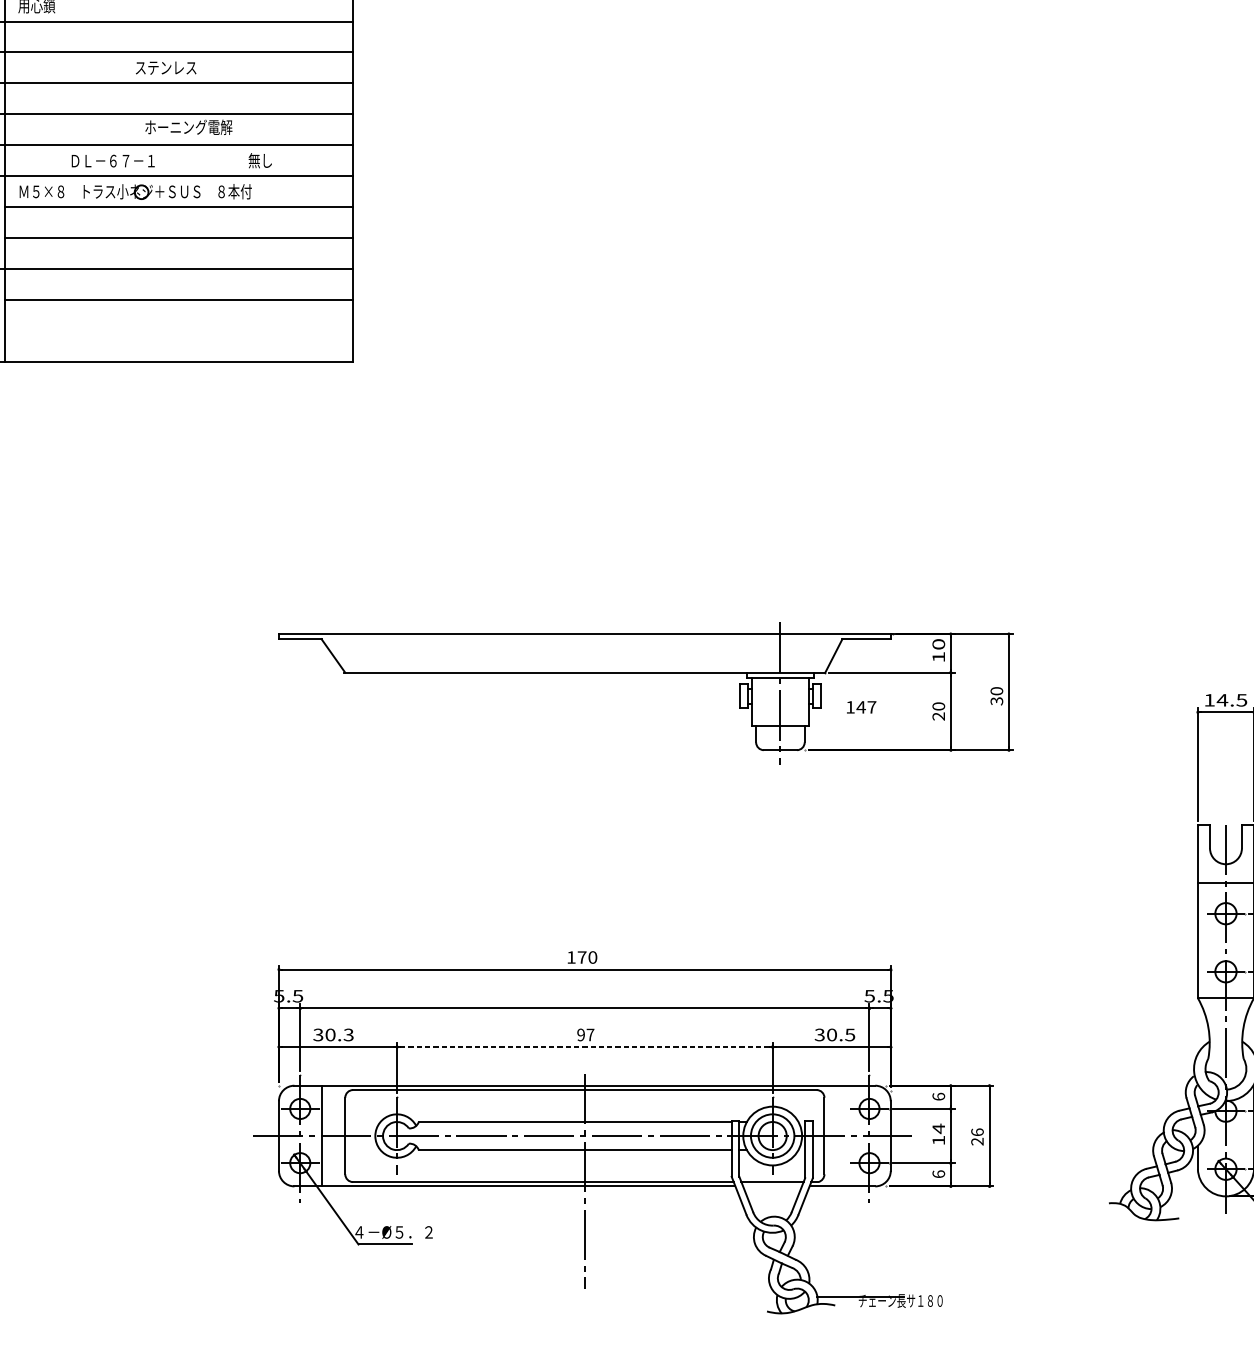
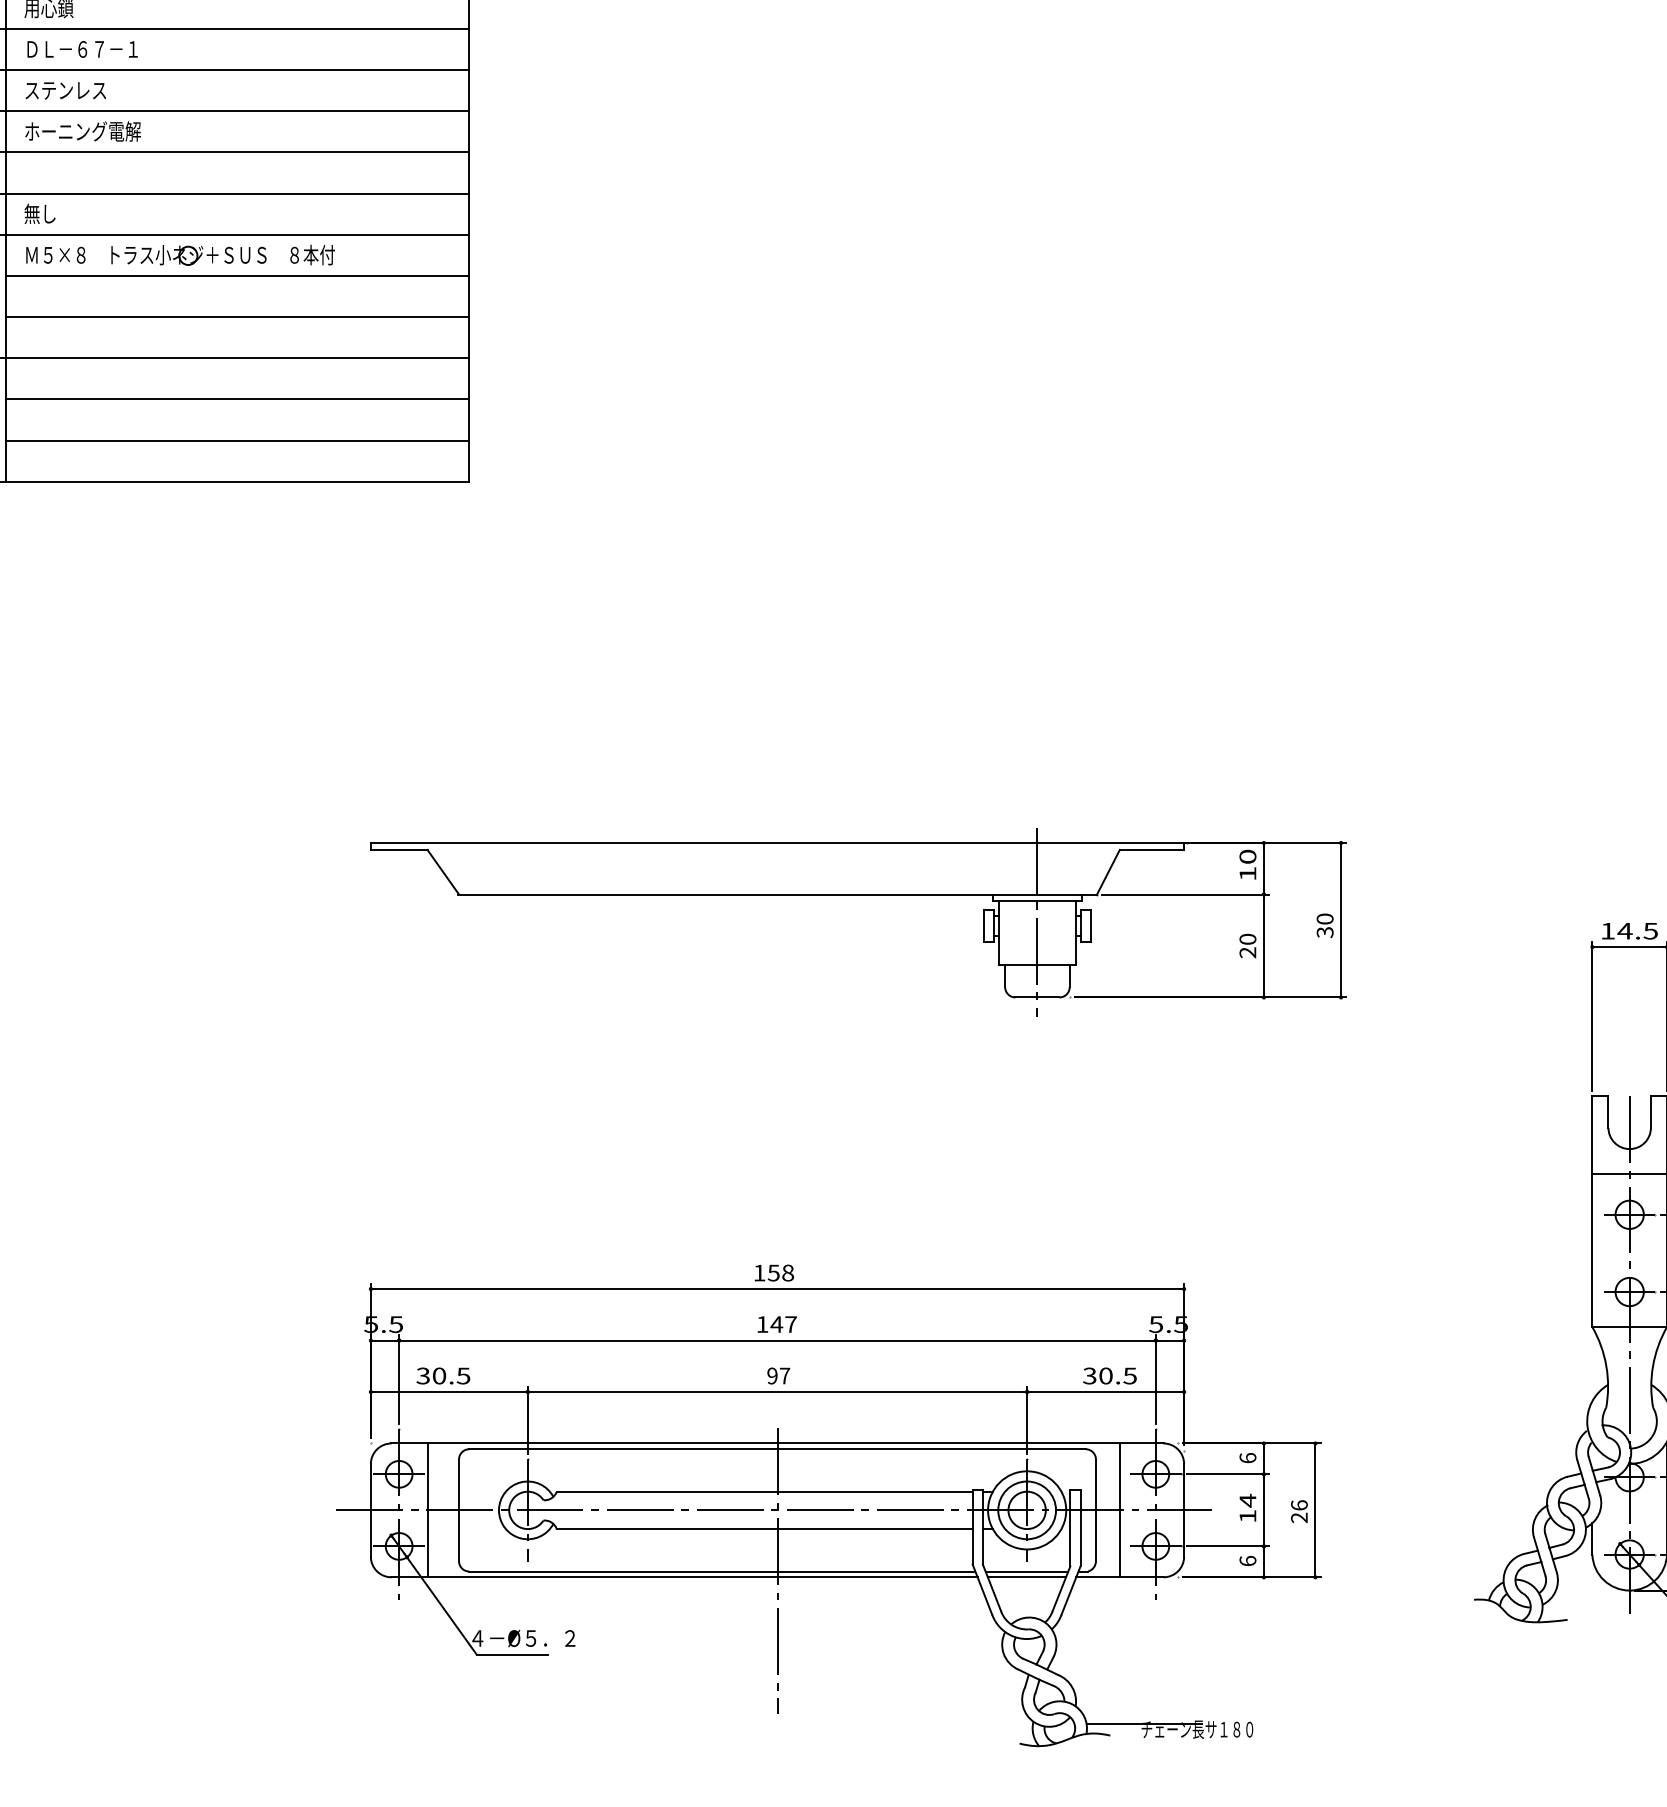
text: (165, 67) -> (65, 90), moved
text: (188, 127) -> (82, 131), moved
text: (259, 160) -> (39, 213), moved
text: (113, 161) -> (82, 49), moved
line: (178, 331) -> (237, 440), added
text: (860, 707) -> (776, 1324), moved
text: (587, 957) -> (780, 1272), 170 -> 158
text: (348, 1034) -> (463, 1375), 30.3 -> 30.5
line: (584, 1047) -> (777, 1392), dashed -> solid
line: (842, 1136) -> (1119, 1510), added
line: (772, 1186) -> (1026, 1577), added

